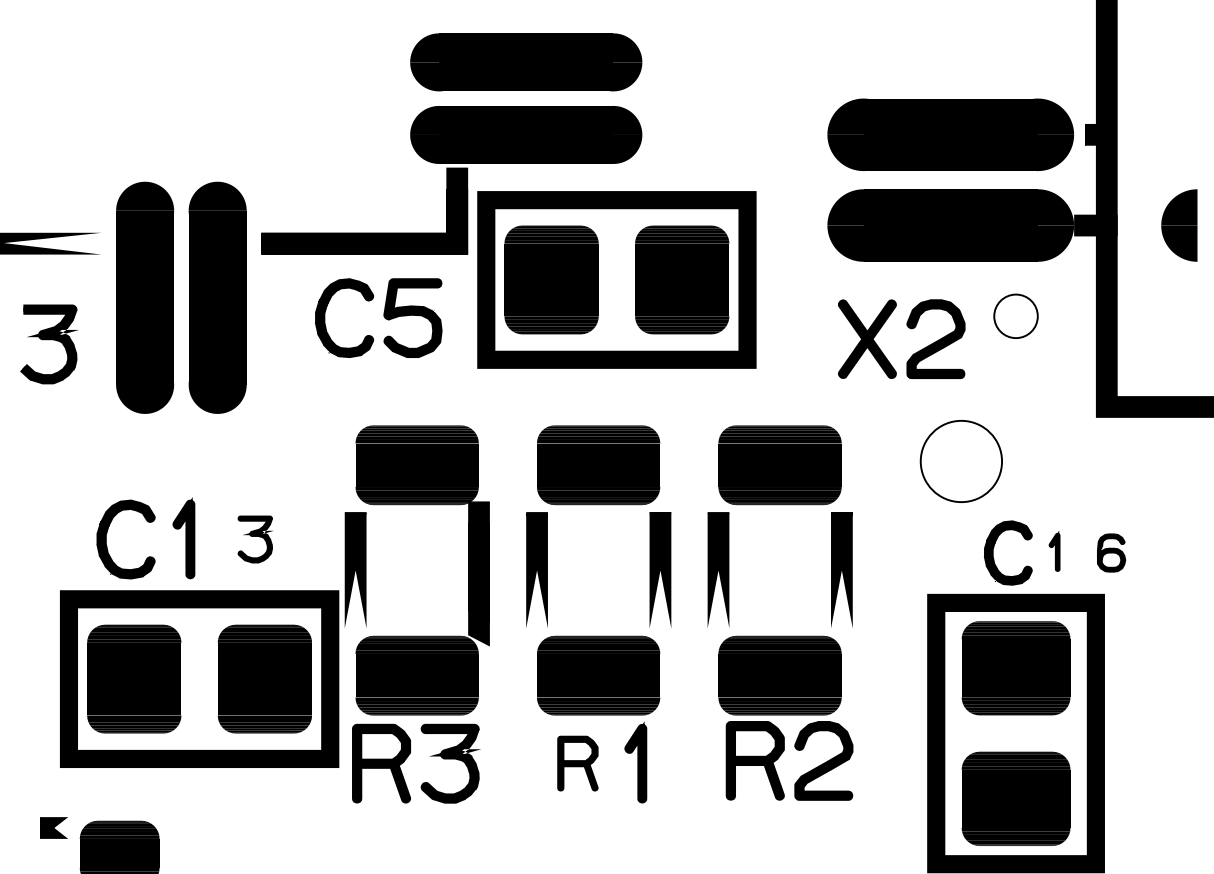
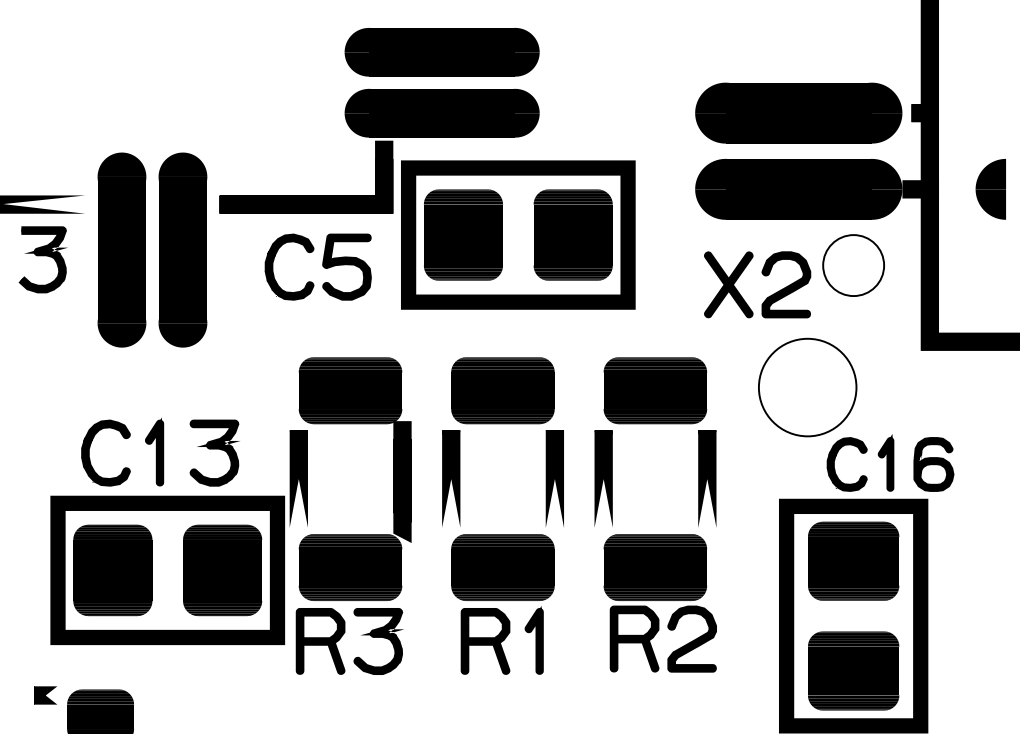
part: (1015, 316) -> (853, 265), size x1.67
part: (49, 344) -> (43, 259), moved
part: (961, 461) -> (807, 387), size x1.43
part: (255, 539) -> (214, 453), size x1.67
part: (1054, 551) -> (885, 463), size x1.67
part: (1111, 552) -> (933, 464), size x1.67
part: (577, 763) -> (485, 641), size x1.43

